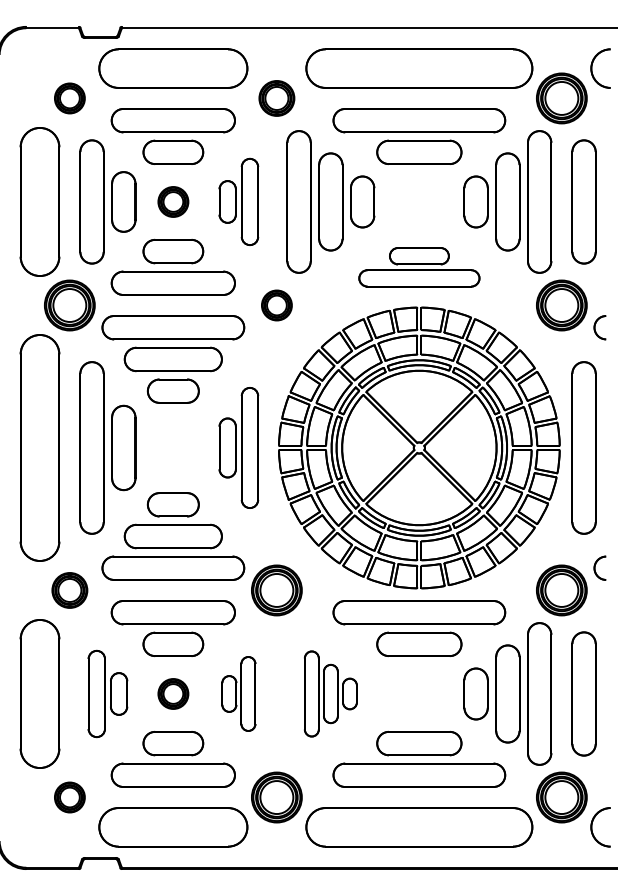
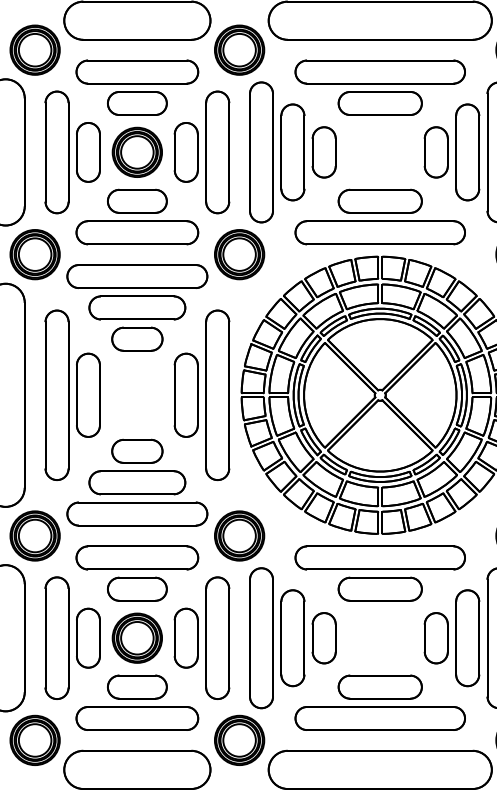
part: (69, 98) -> (34, 50), size x1.67
part: (276, 98) -> (239, 50), size x1.43
part: (173, 201) -> (137, 151), size x1.67
part: (238, 201) -> (201, 151), size x1.43
part: (419, 266) -> (380, 216), size x1.43
part: (276, 305) -> (239, 254), size x1.67
part: (238, 447) -> (201, 394), size x1.43
part: (69, 590) -> (34, 536), size x1.43
part: (107, 693) -> (72, 637), size x1.43
part: (173, 693) -> (137, 637), size x1.67
part: (238, 693) -> (201, 637), size x1.67
part: (330, 693) -> (292, 637), size x1.67
part: (69, 797) -> (34, 740), size x1.67

